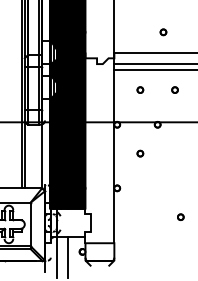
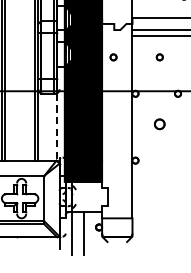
part: (96, 89) -> (113, 56), added
part: (140, 153) -> (159, 124), size x1.6
line: (42, 156) -> (56, 127), solid -> dashed

